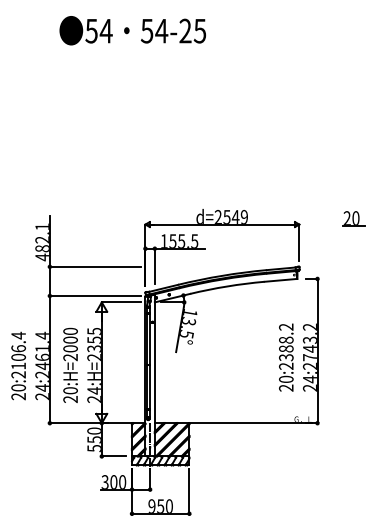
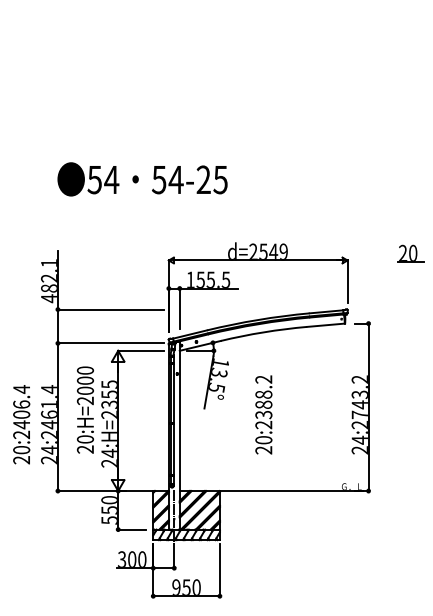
text: (132, 30) -> (142, 179), moved
text: (286, 357) -> (264, 414), moved
text: (70, 364) -> (85, 408), moved
text: (18, 366) -> (21, 425), 20:2106.4 -> 20:2406.4

